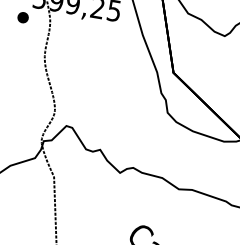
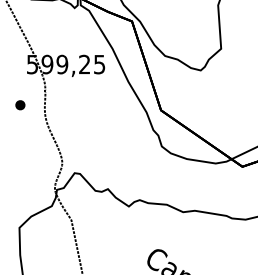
part: (23, 17) -> (20, 105), moved

